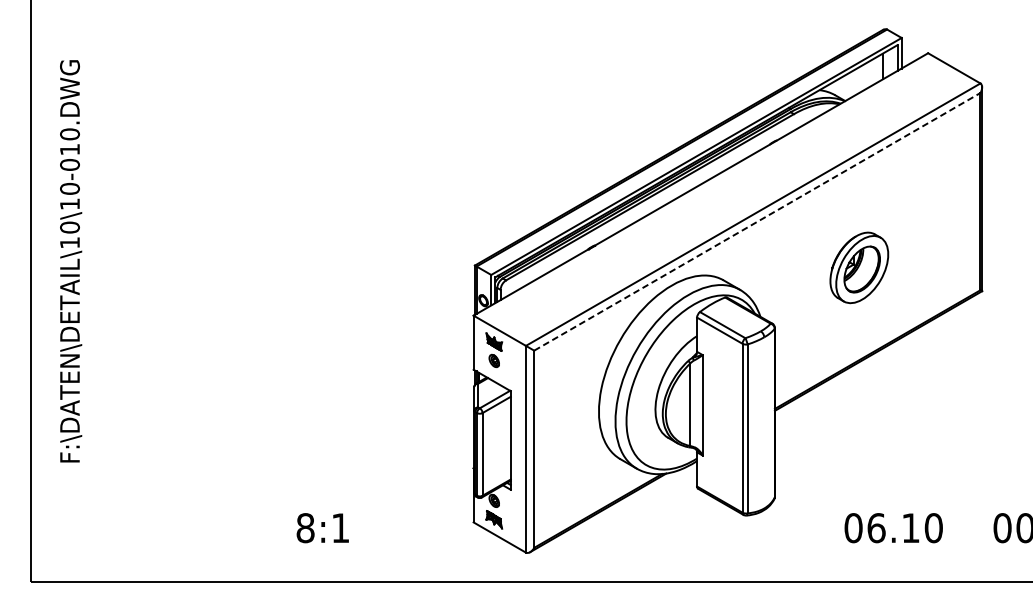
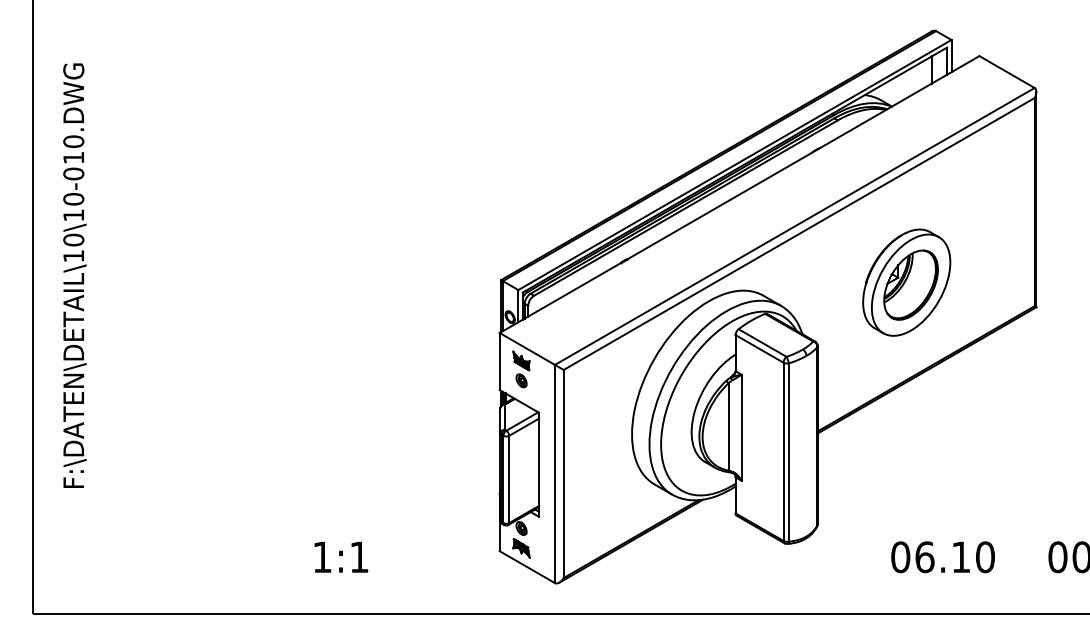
line: (757, 222) -> (799, 234), dashed -> solid
part: (859, 267) -> (906, 282), size x1.43
text: (305, 528) -> (322, 557), 8:1 -> 1:1

